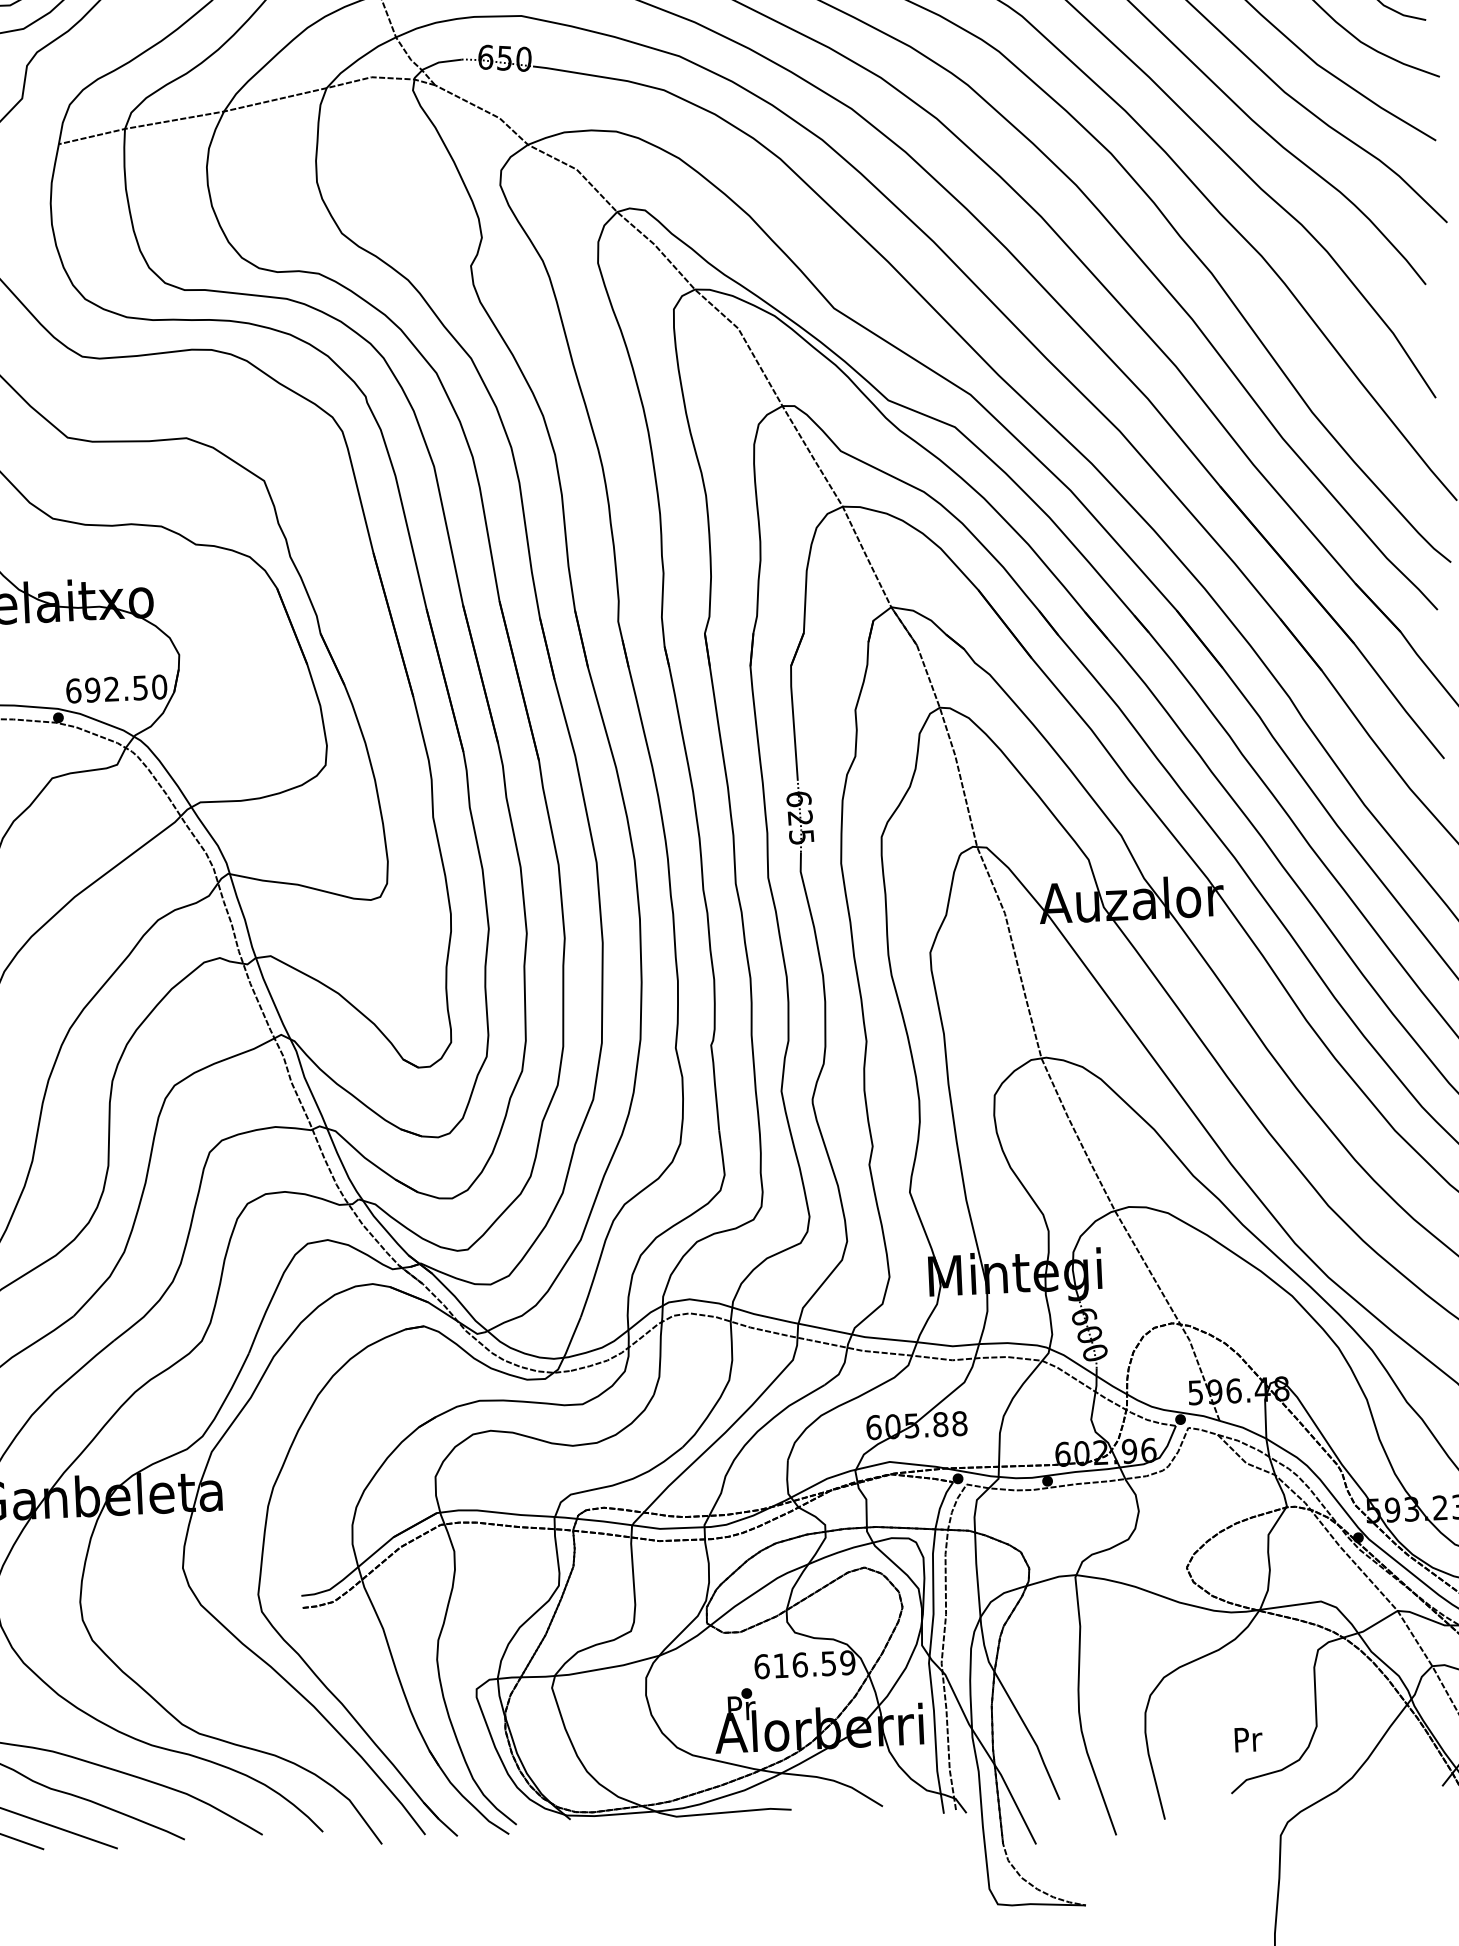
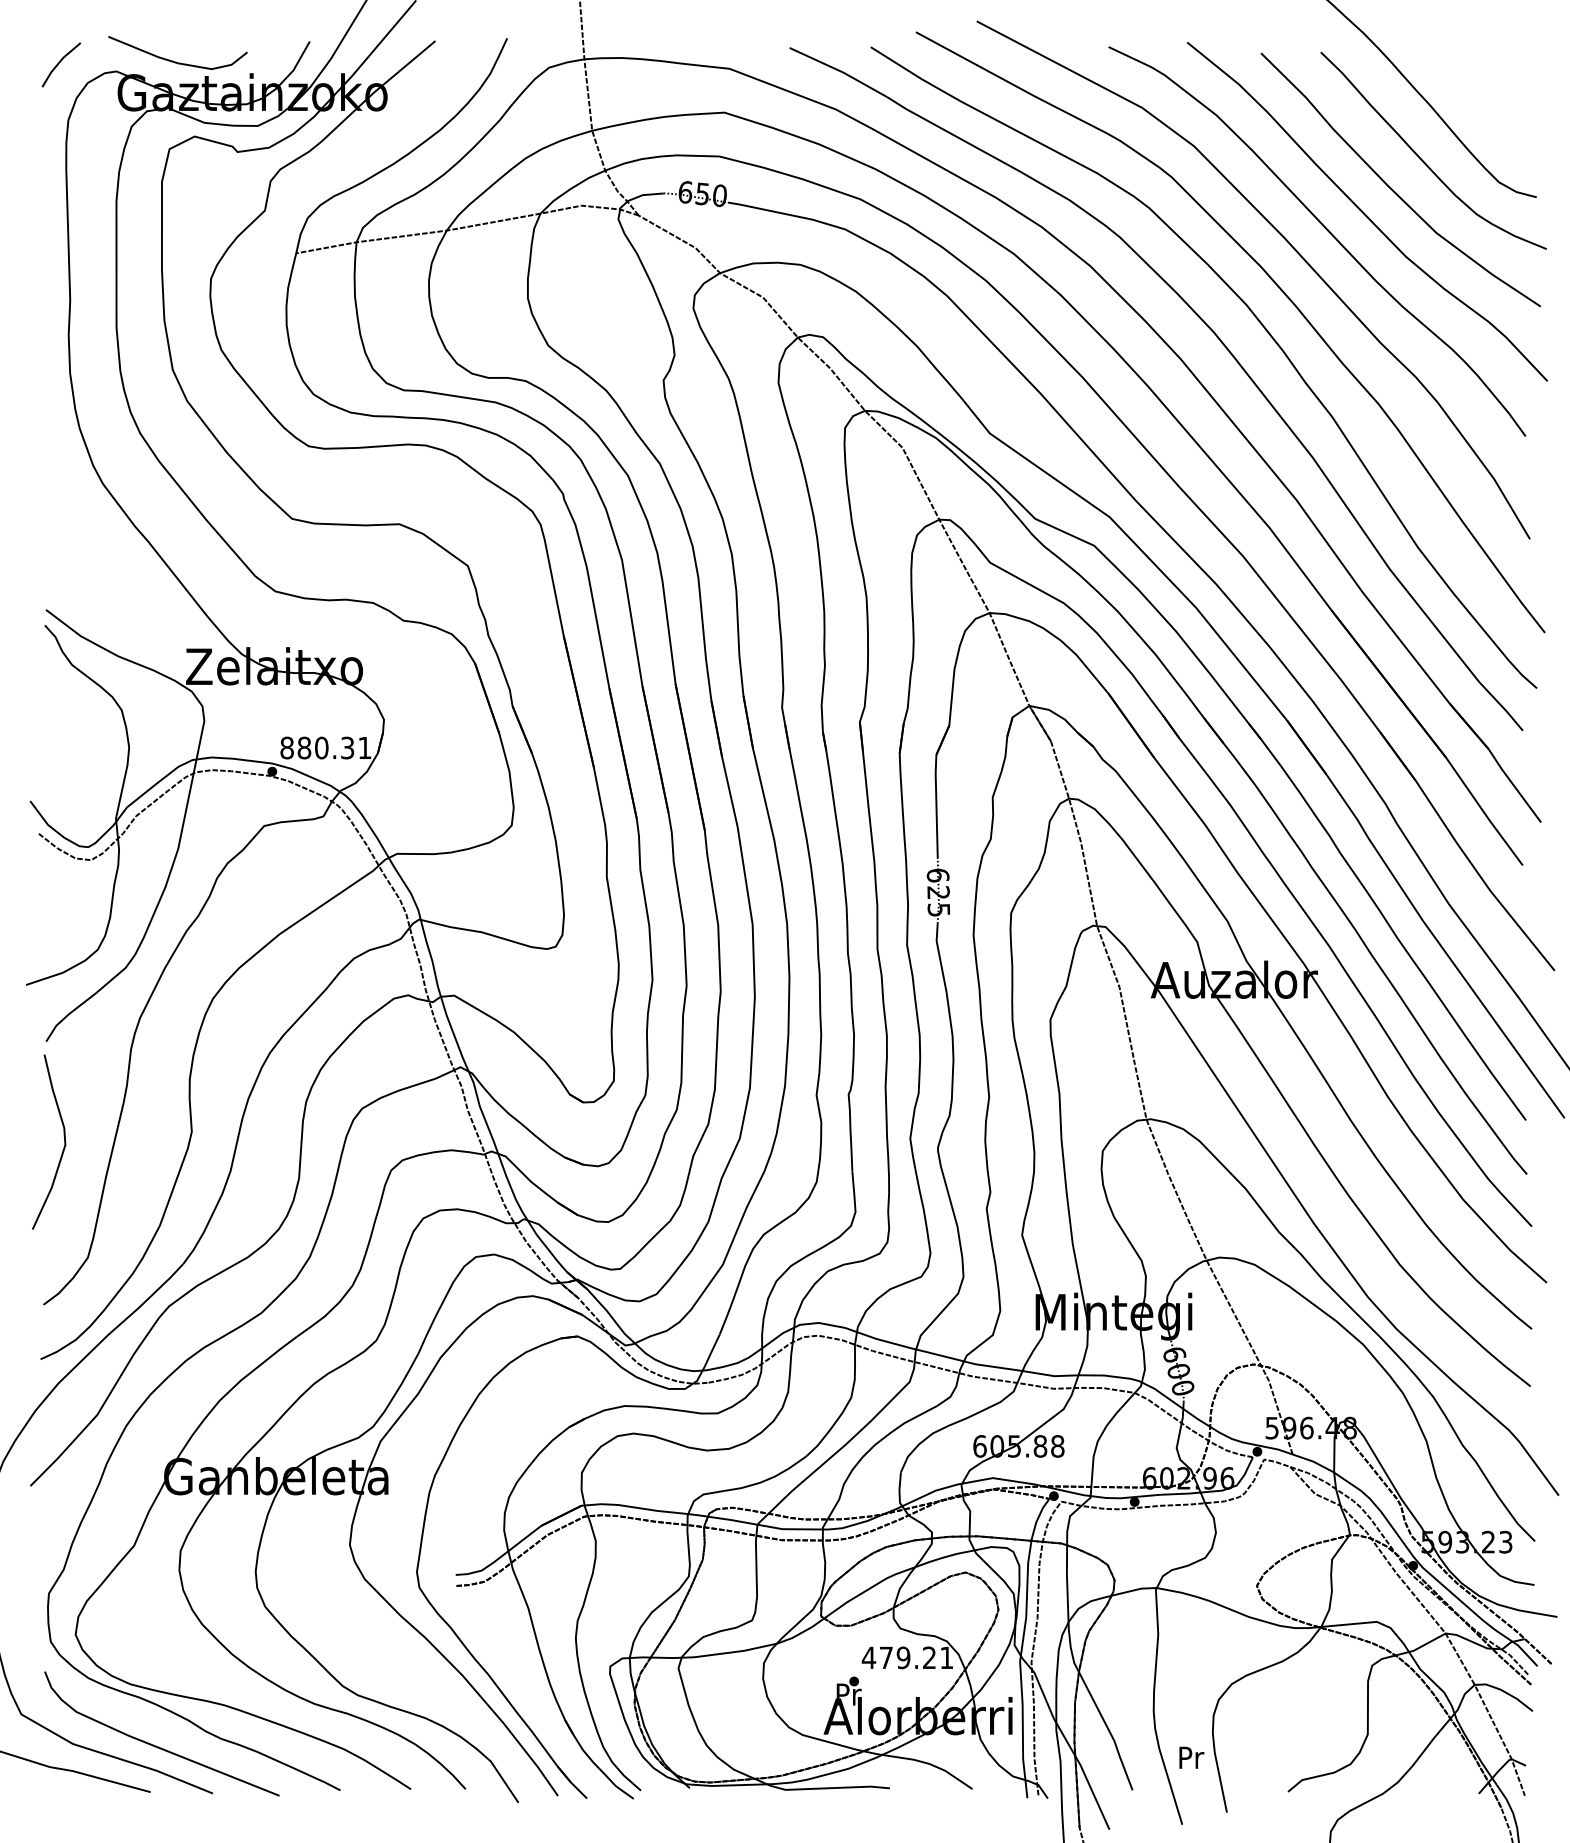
text: (115, 688) -> (325, 747), 692.50 -> 880.31
text: (804, 1664) -> (907, 1657), 616.59 -> 479.21
text: (1248, 1739) -> (1191, 1757), moved

